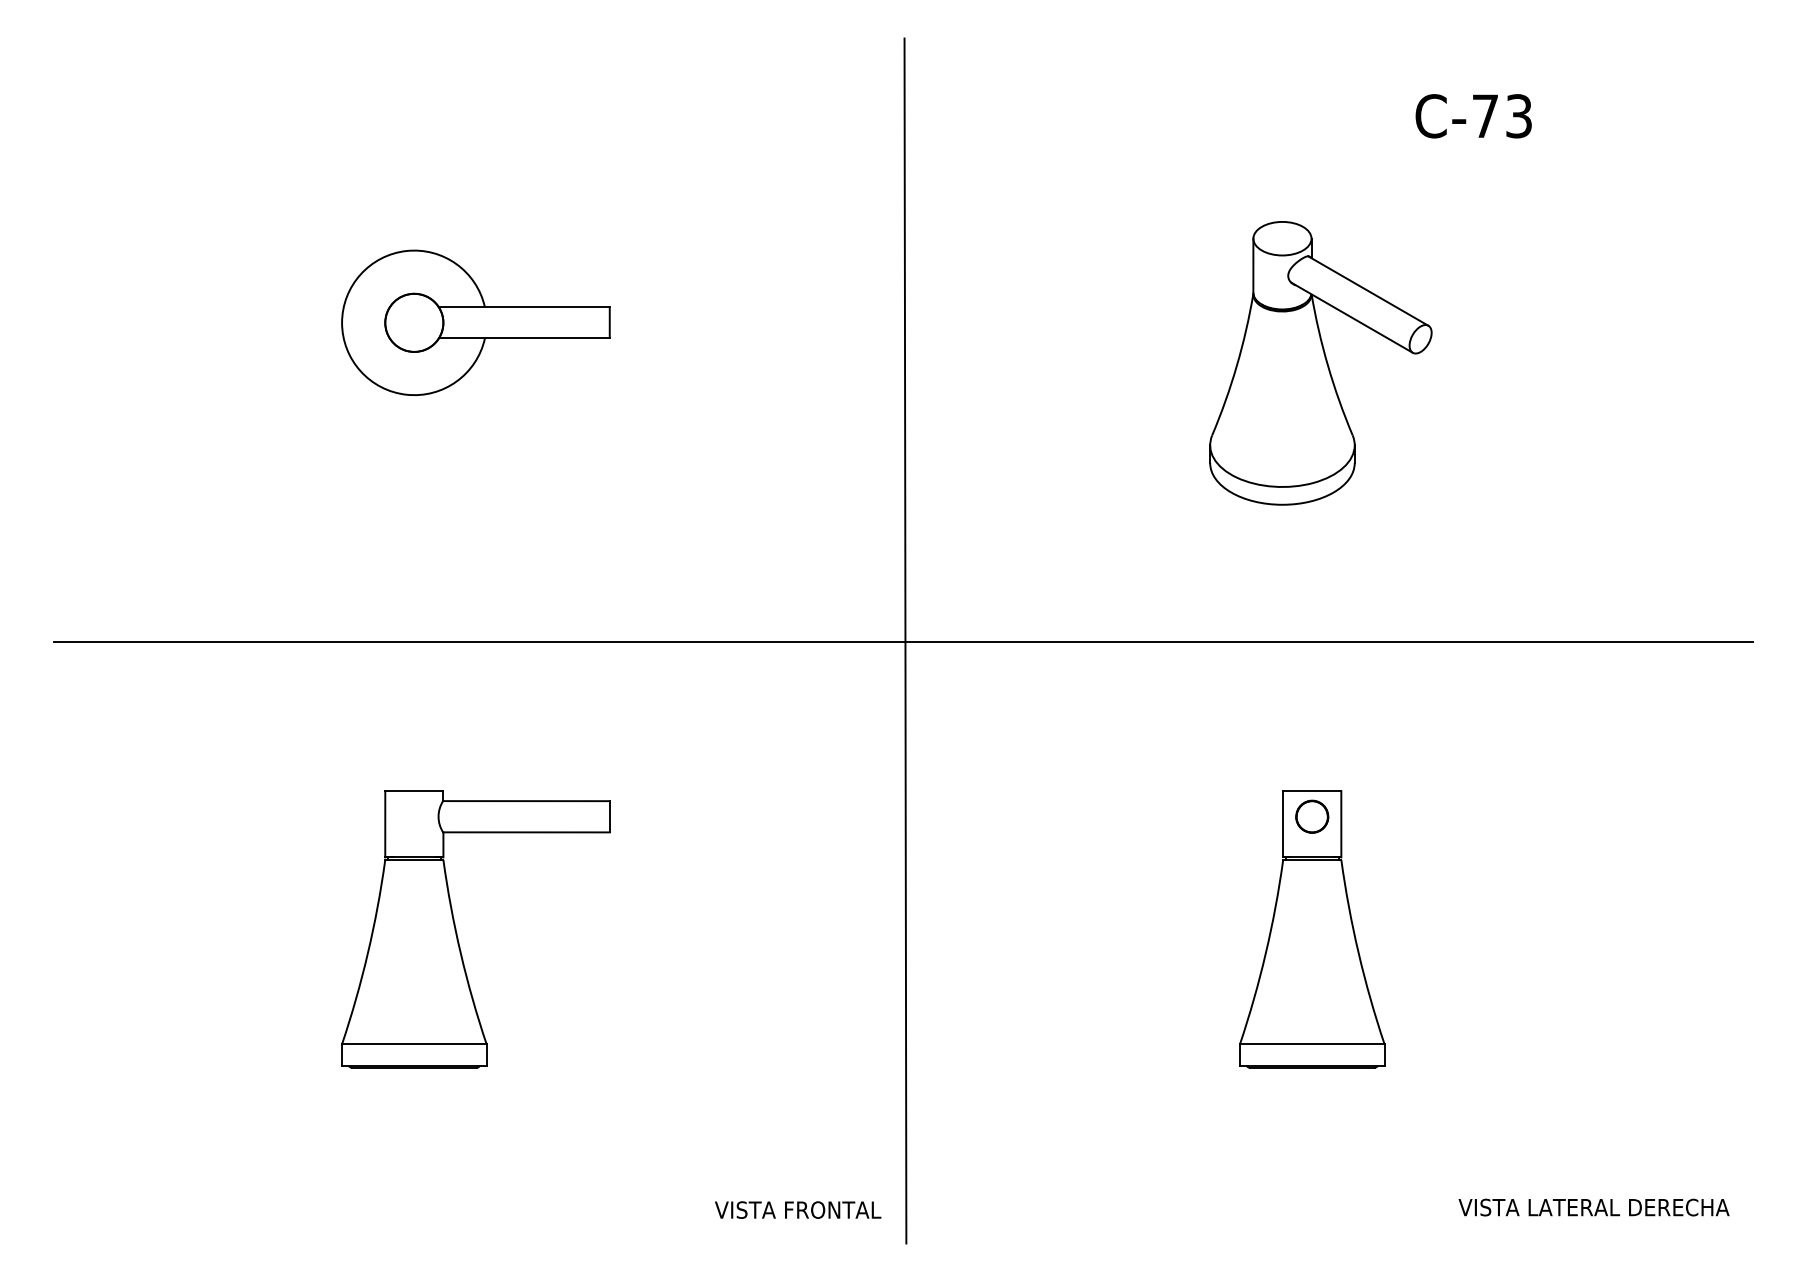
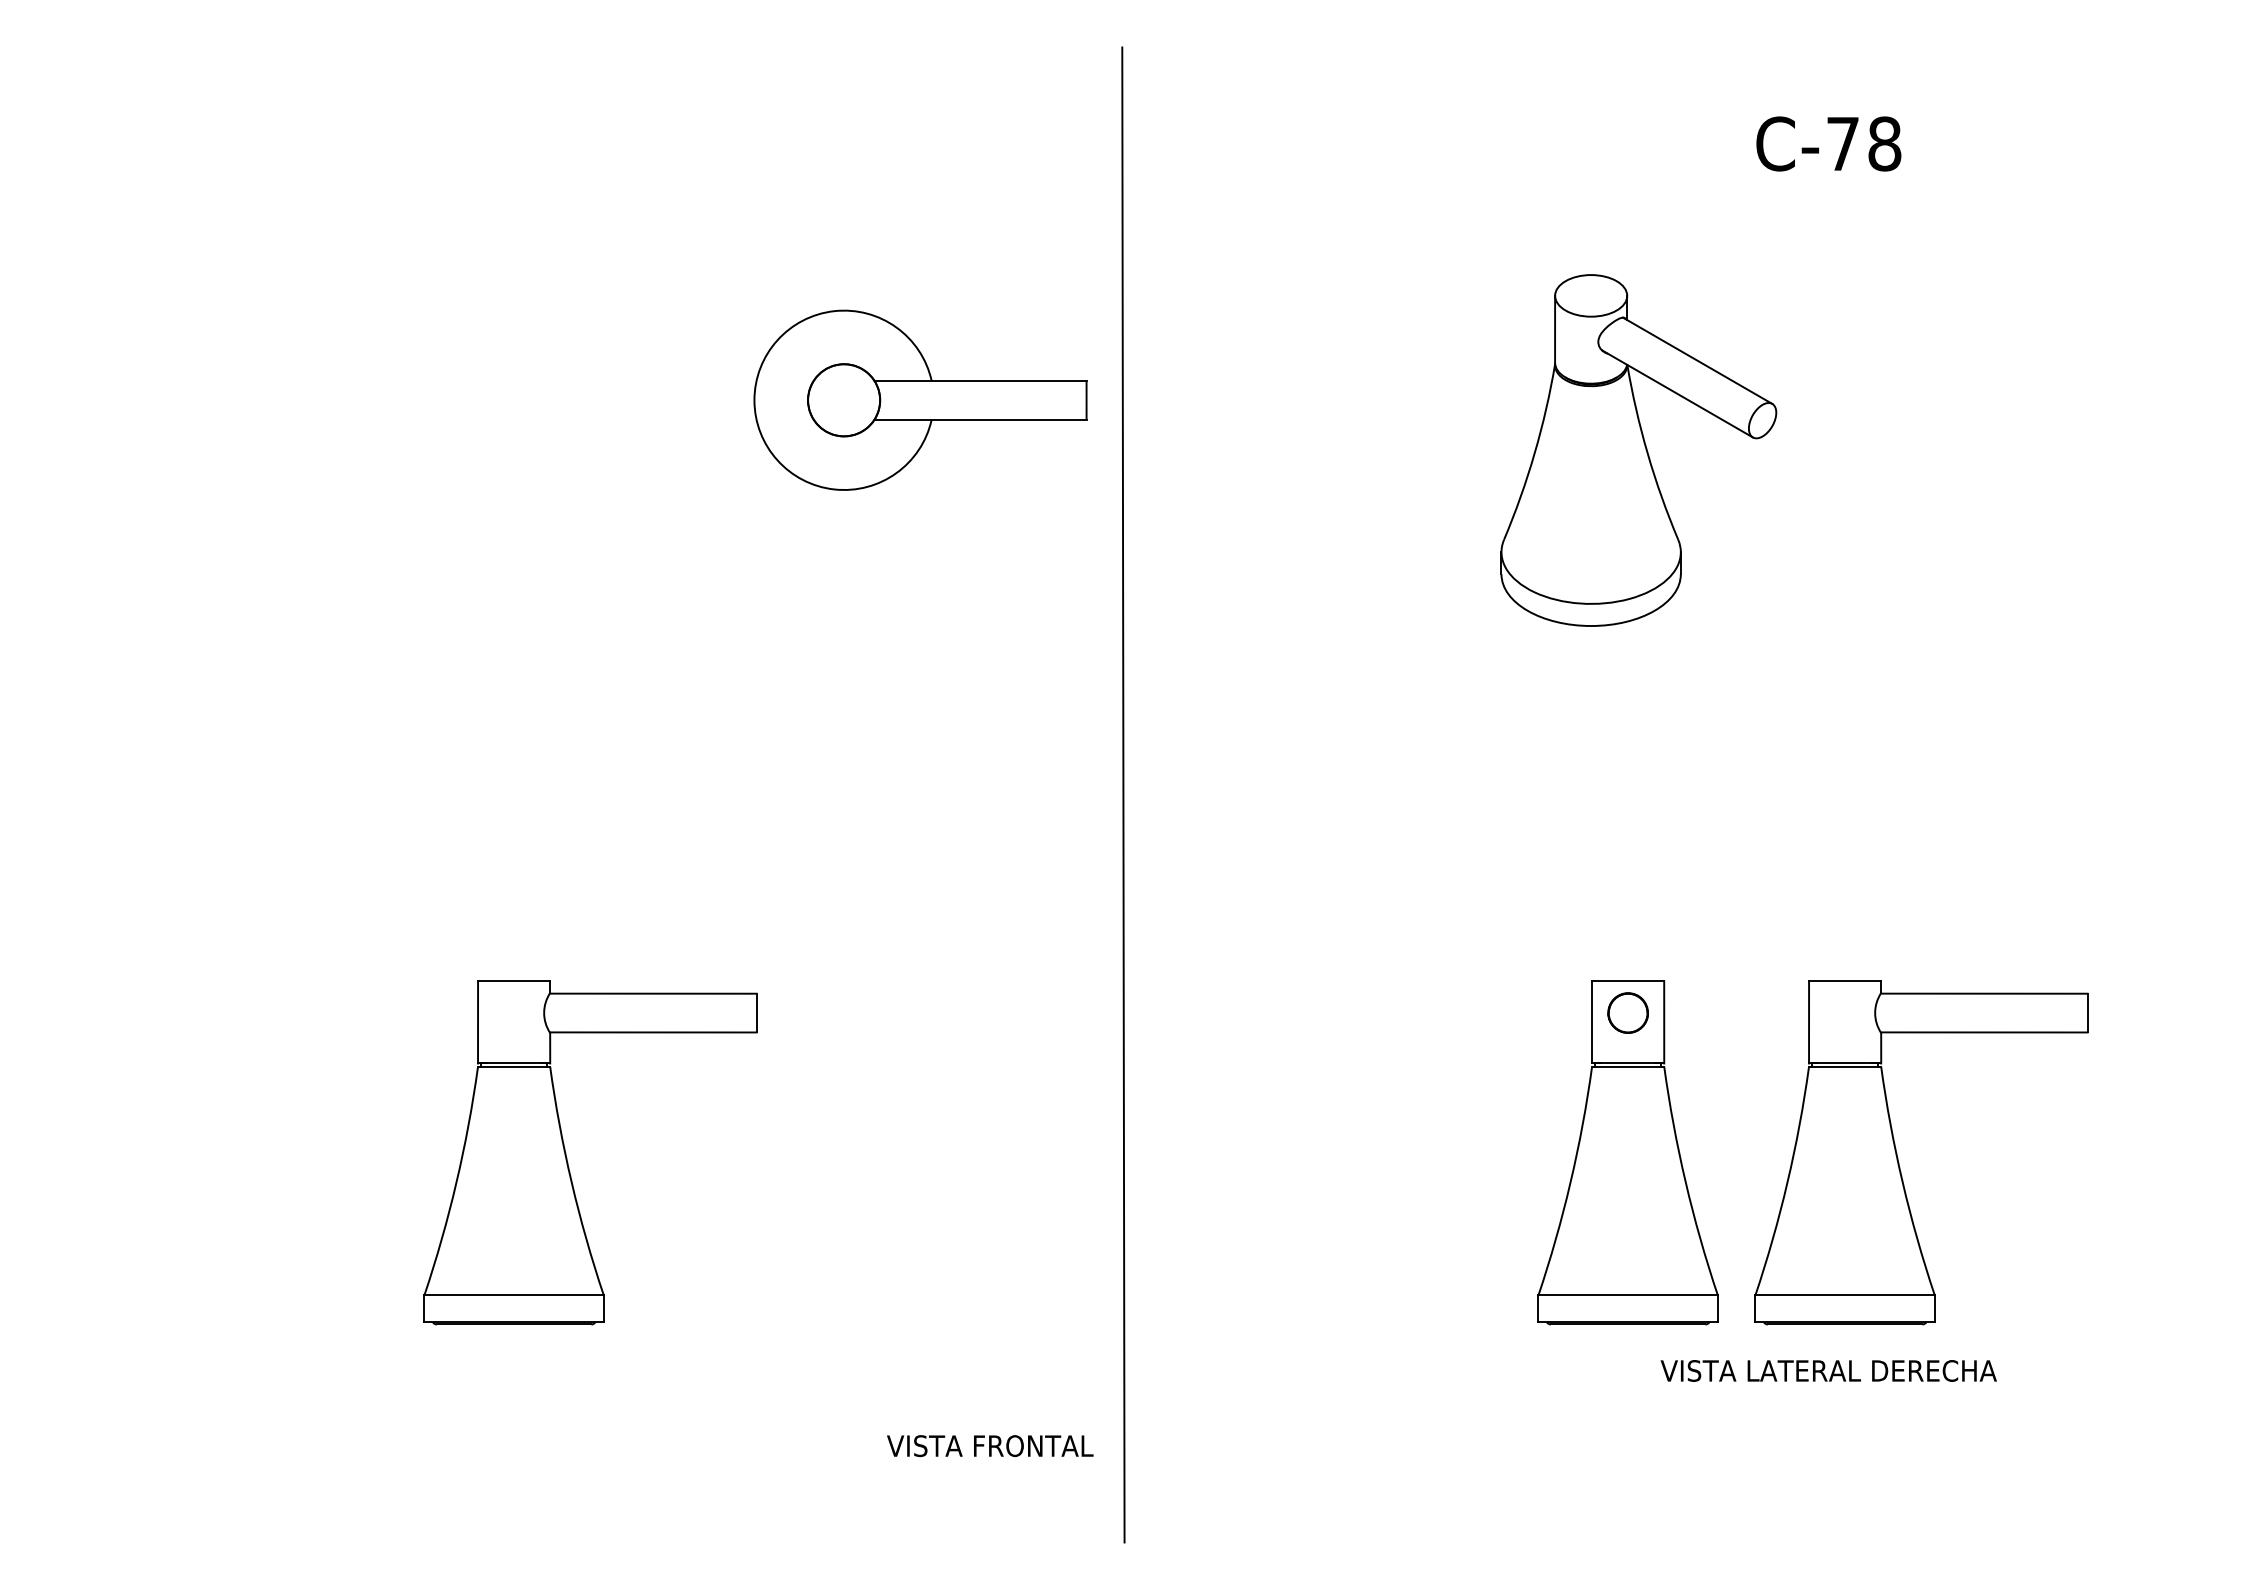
text: (1518, 115) -> (1884, 143), C-73 -> C-78
part: (475, 322) -> (920, 399), moved
line: (903, 642) -> (1120, 796), removed
part: (1530, 933) -> (1898, 1157), added
text: (1593, 1207) -> (1828, 1370), moved
text: (798, 1210) -> (990, 1446), moved

